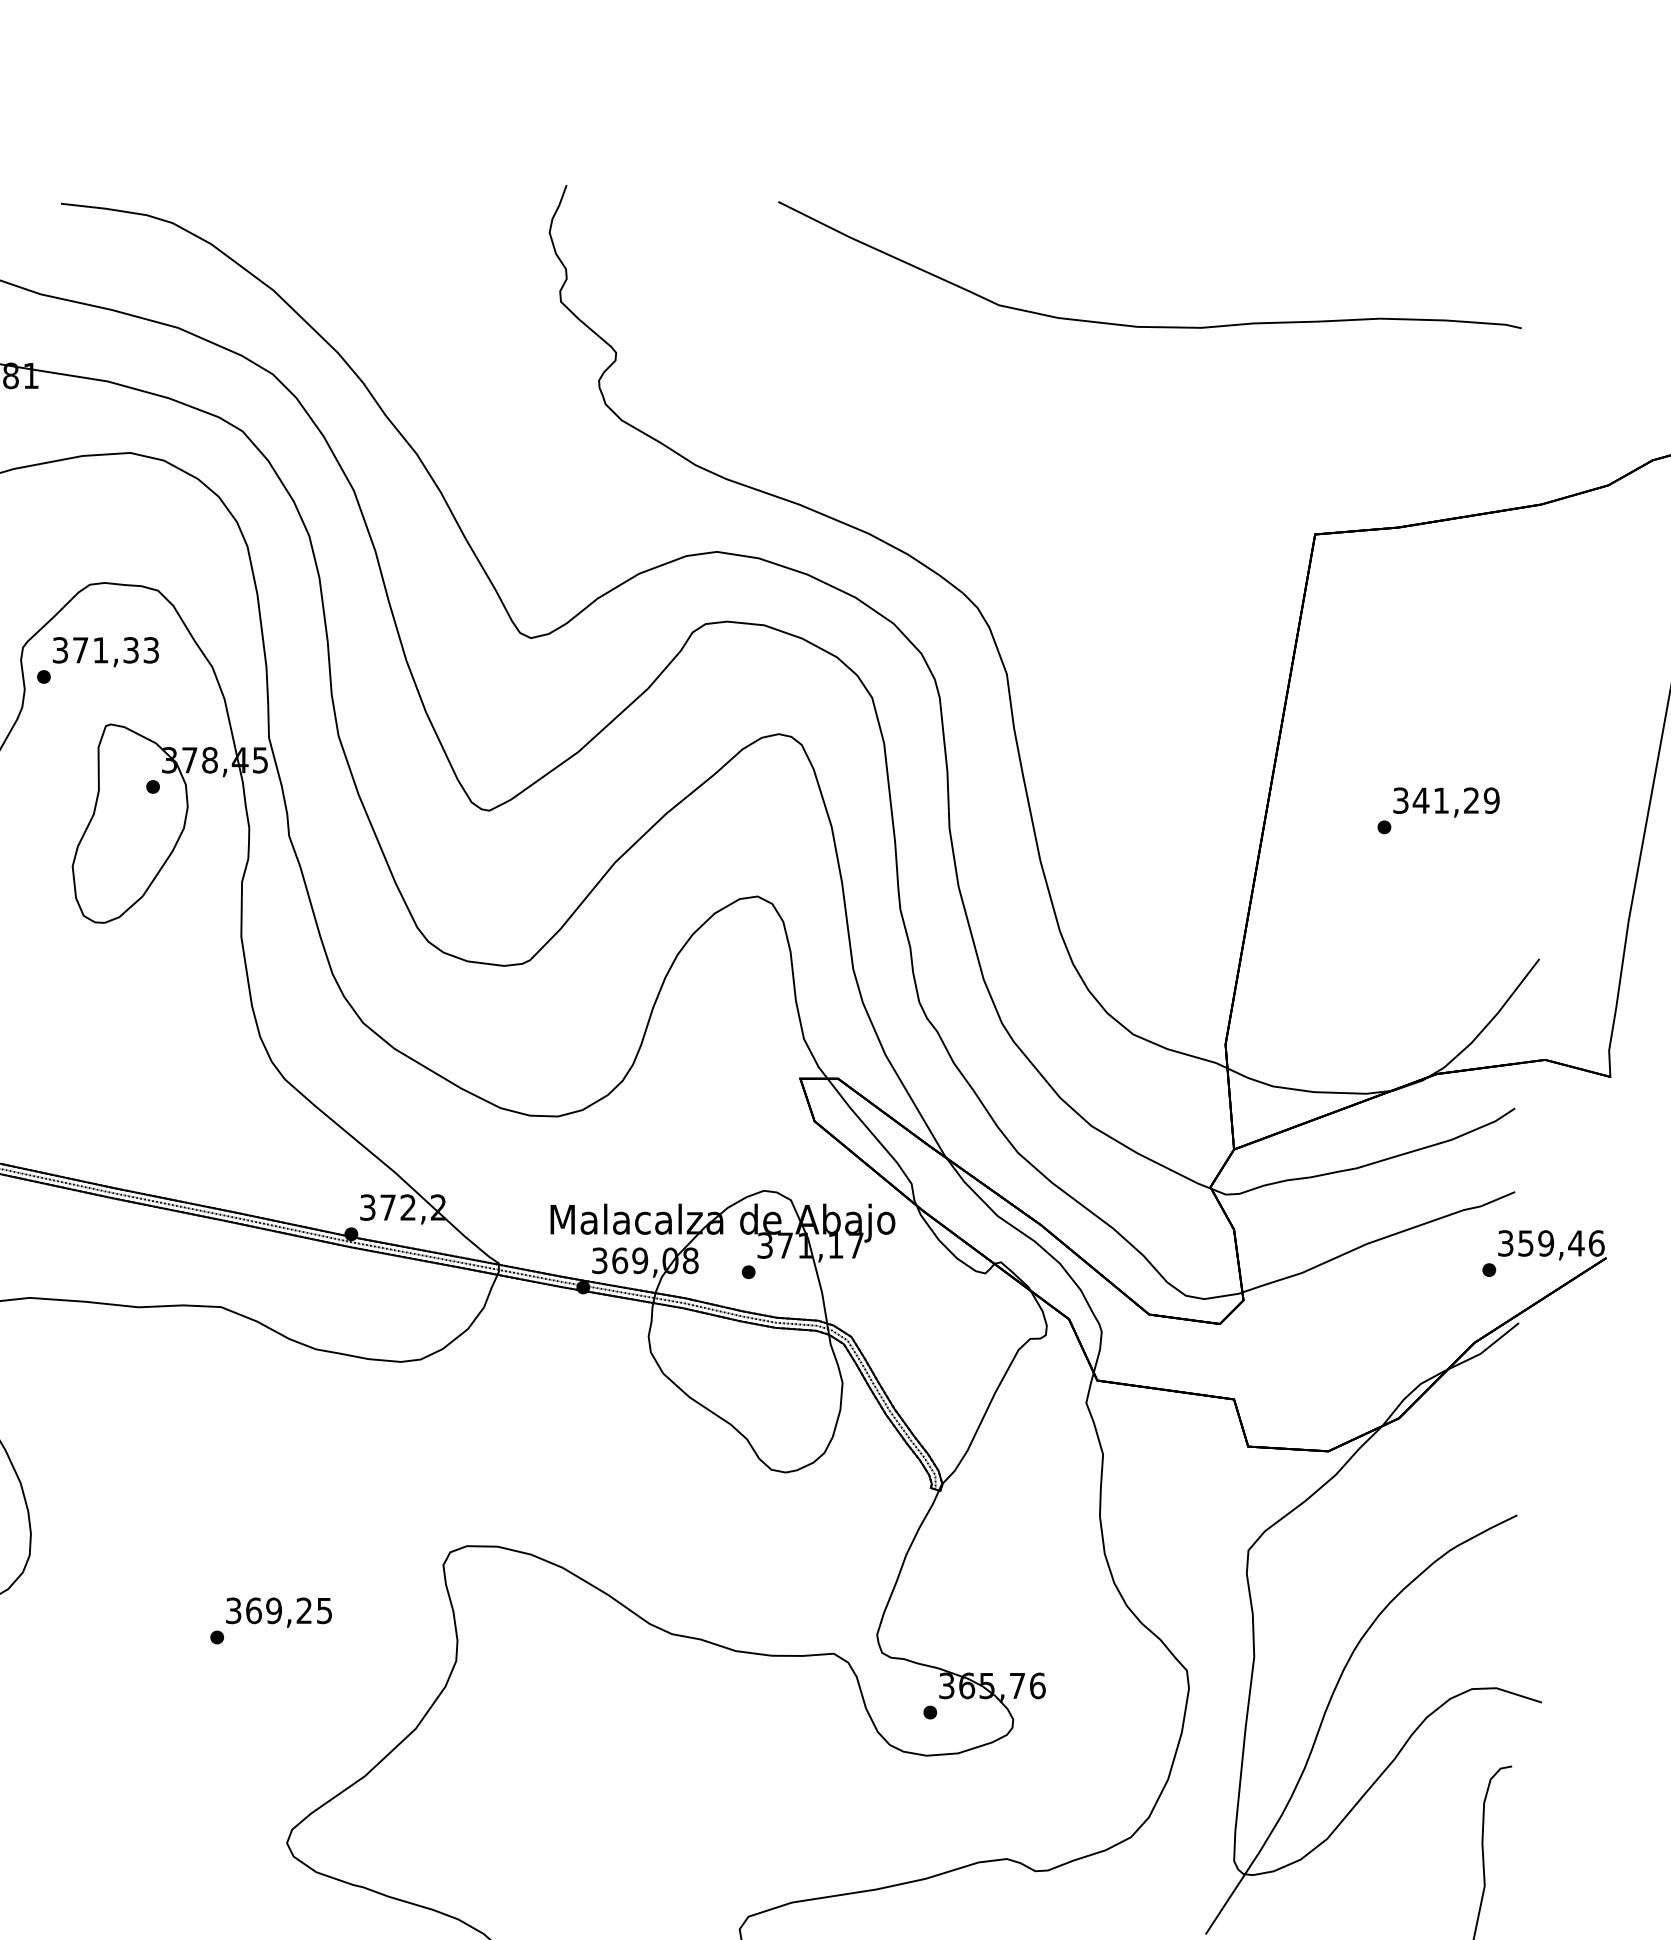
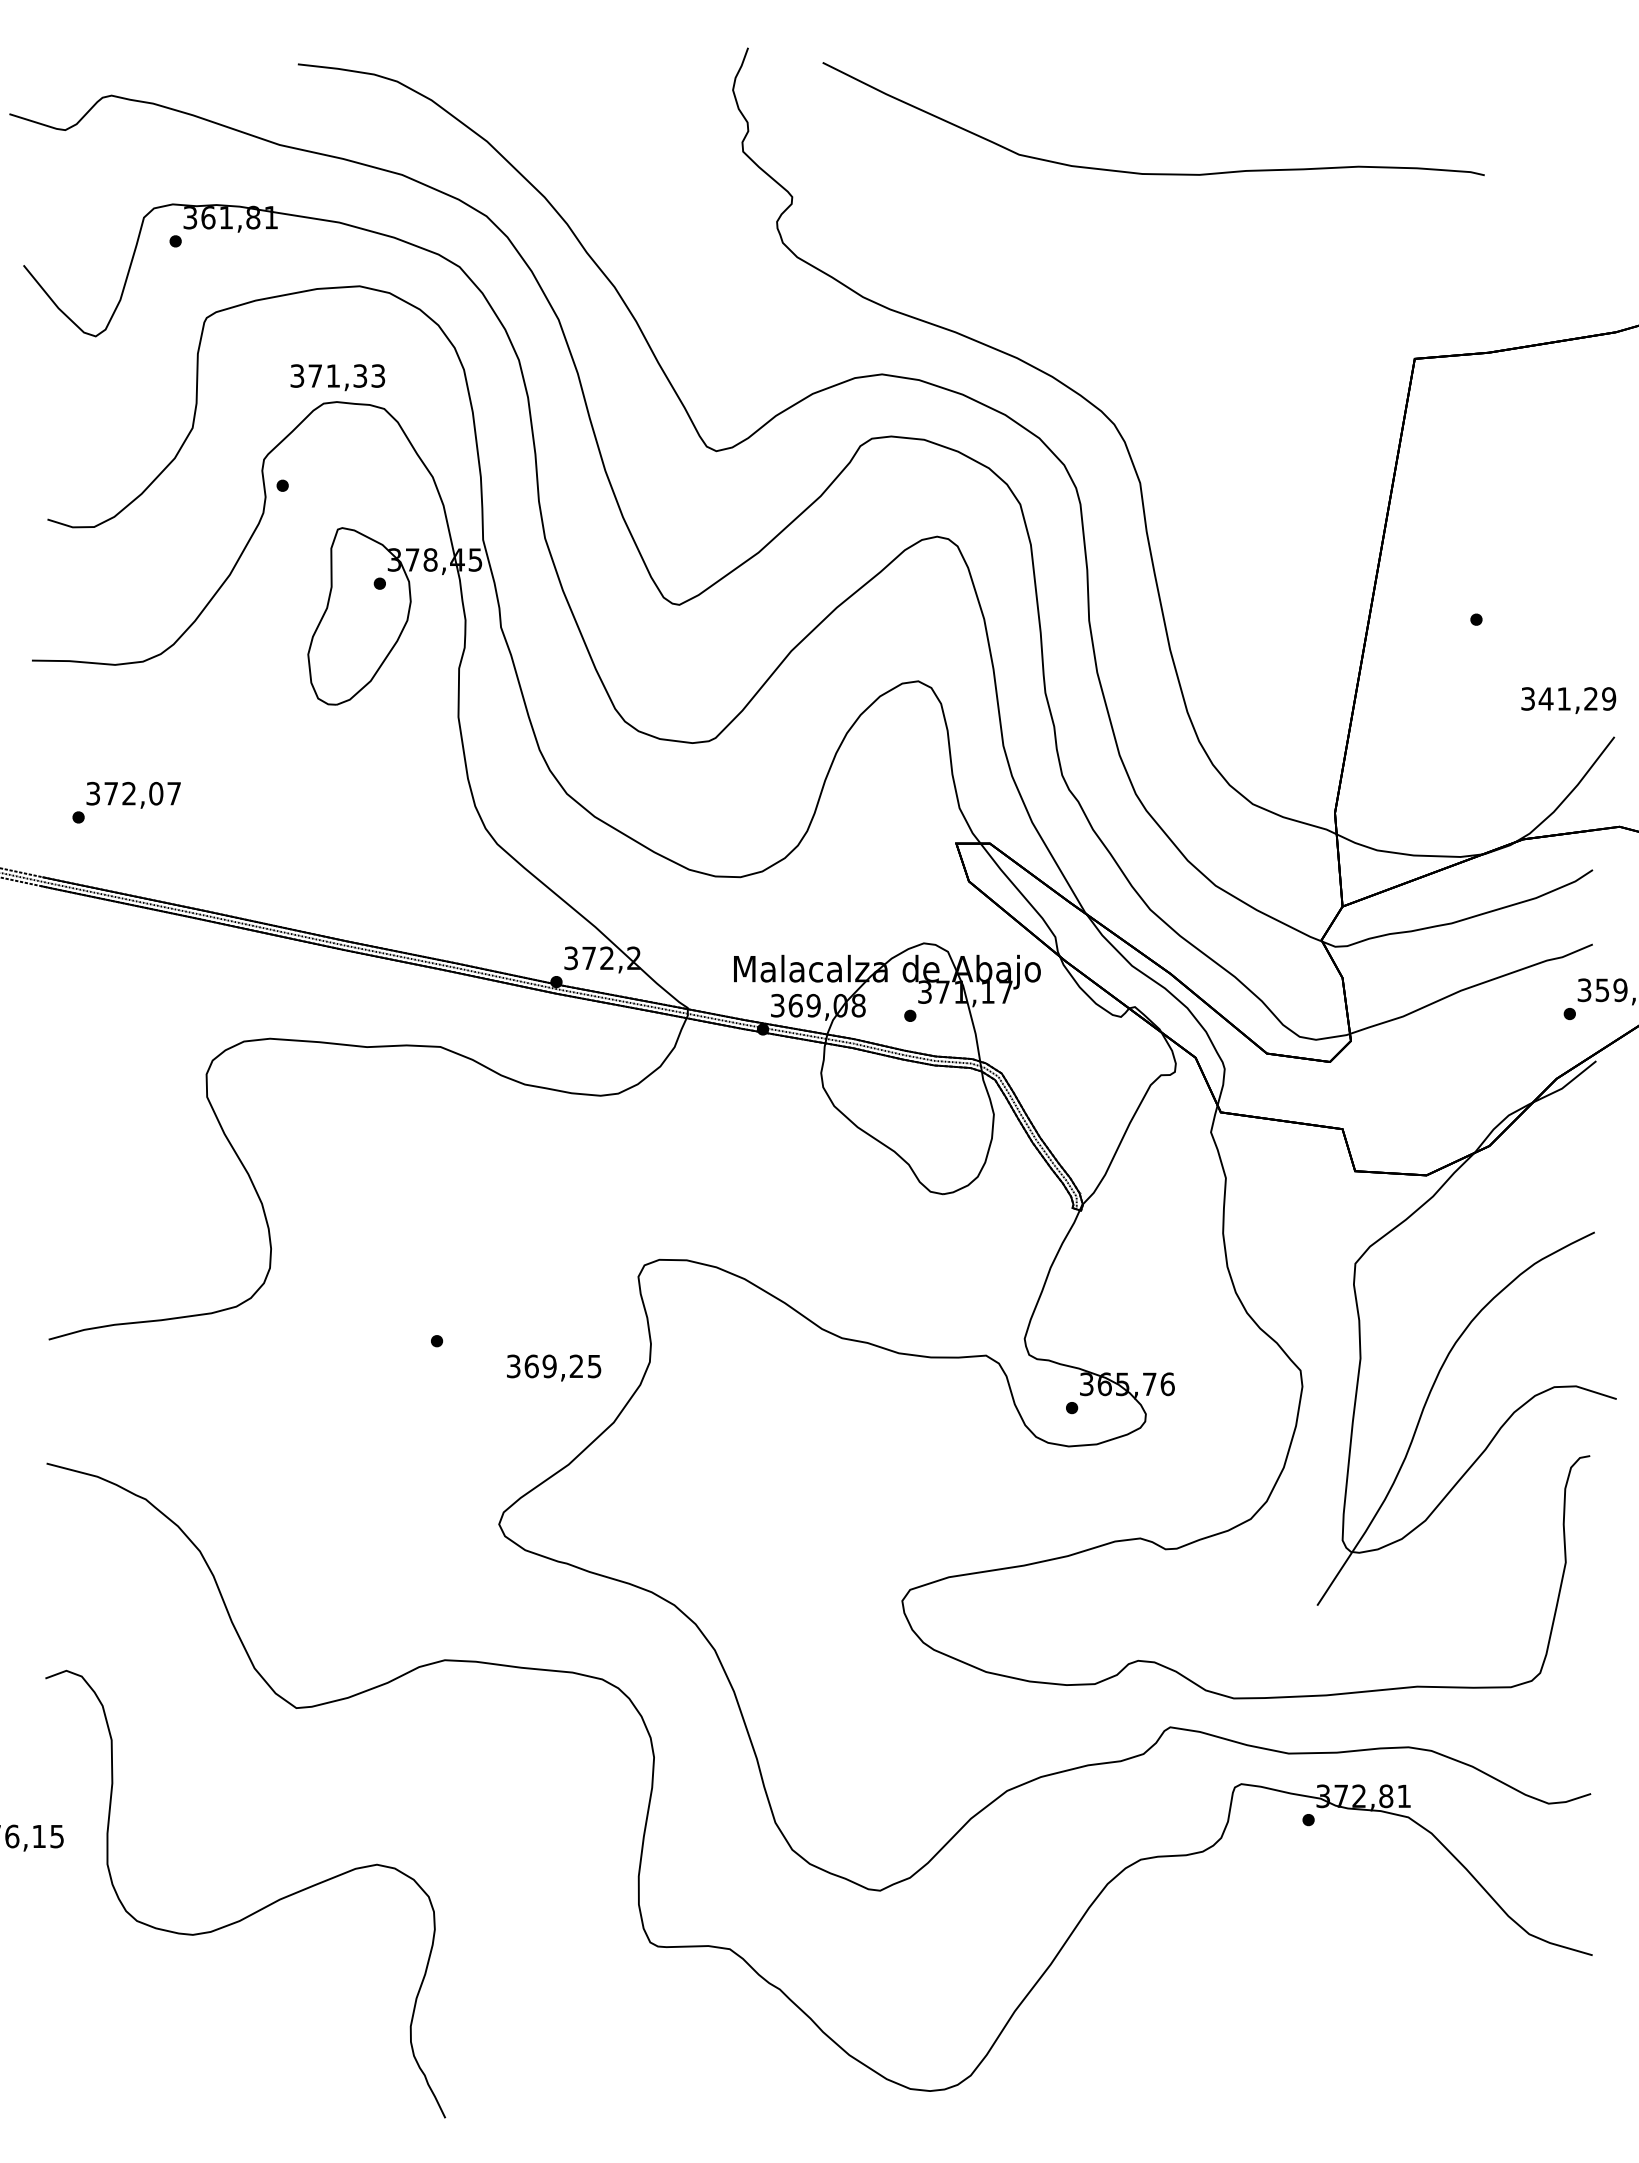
curve: (1149, 326) -> (1153, 173), moved
text: (105, 651) -> (337, 377), moved
text: (1446, 802) -> (1568, 700), moved
text: (279, 1612) -> (554, 1367), moved

